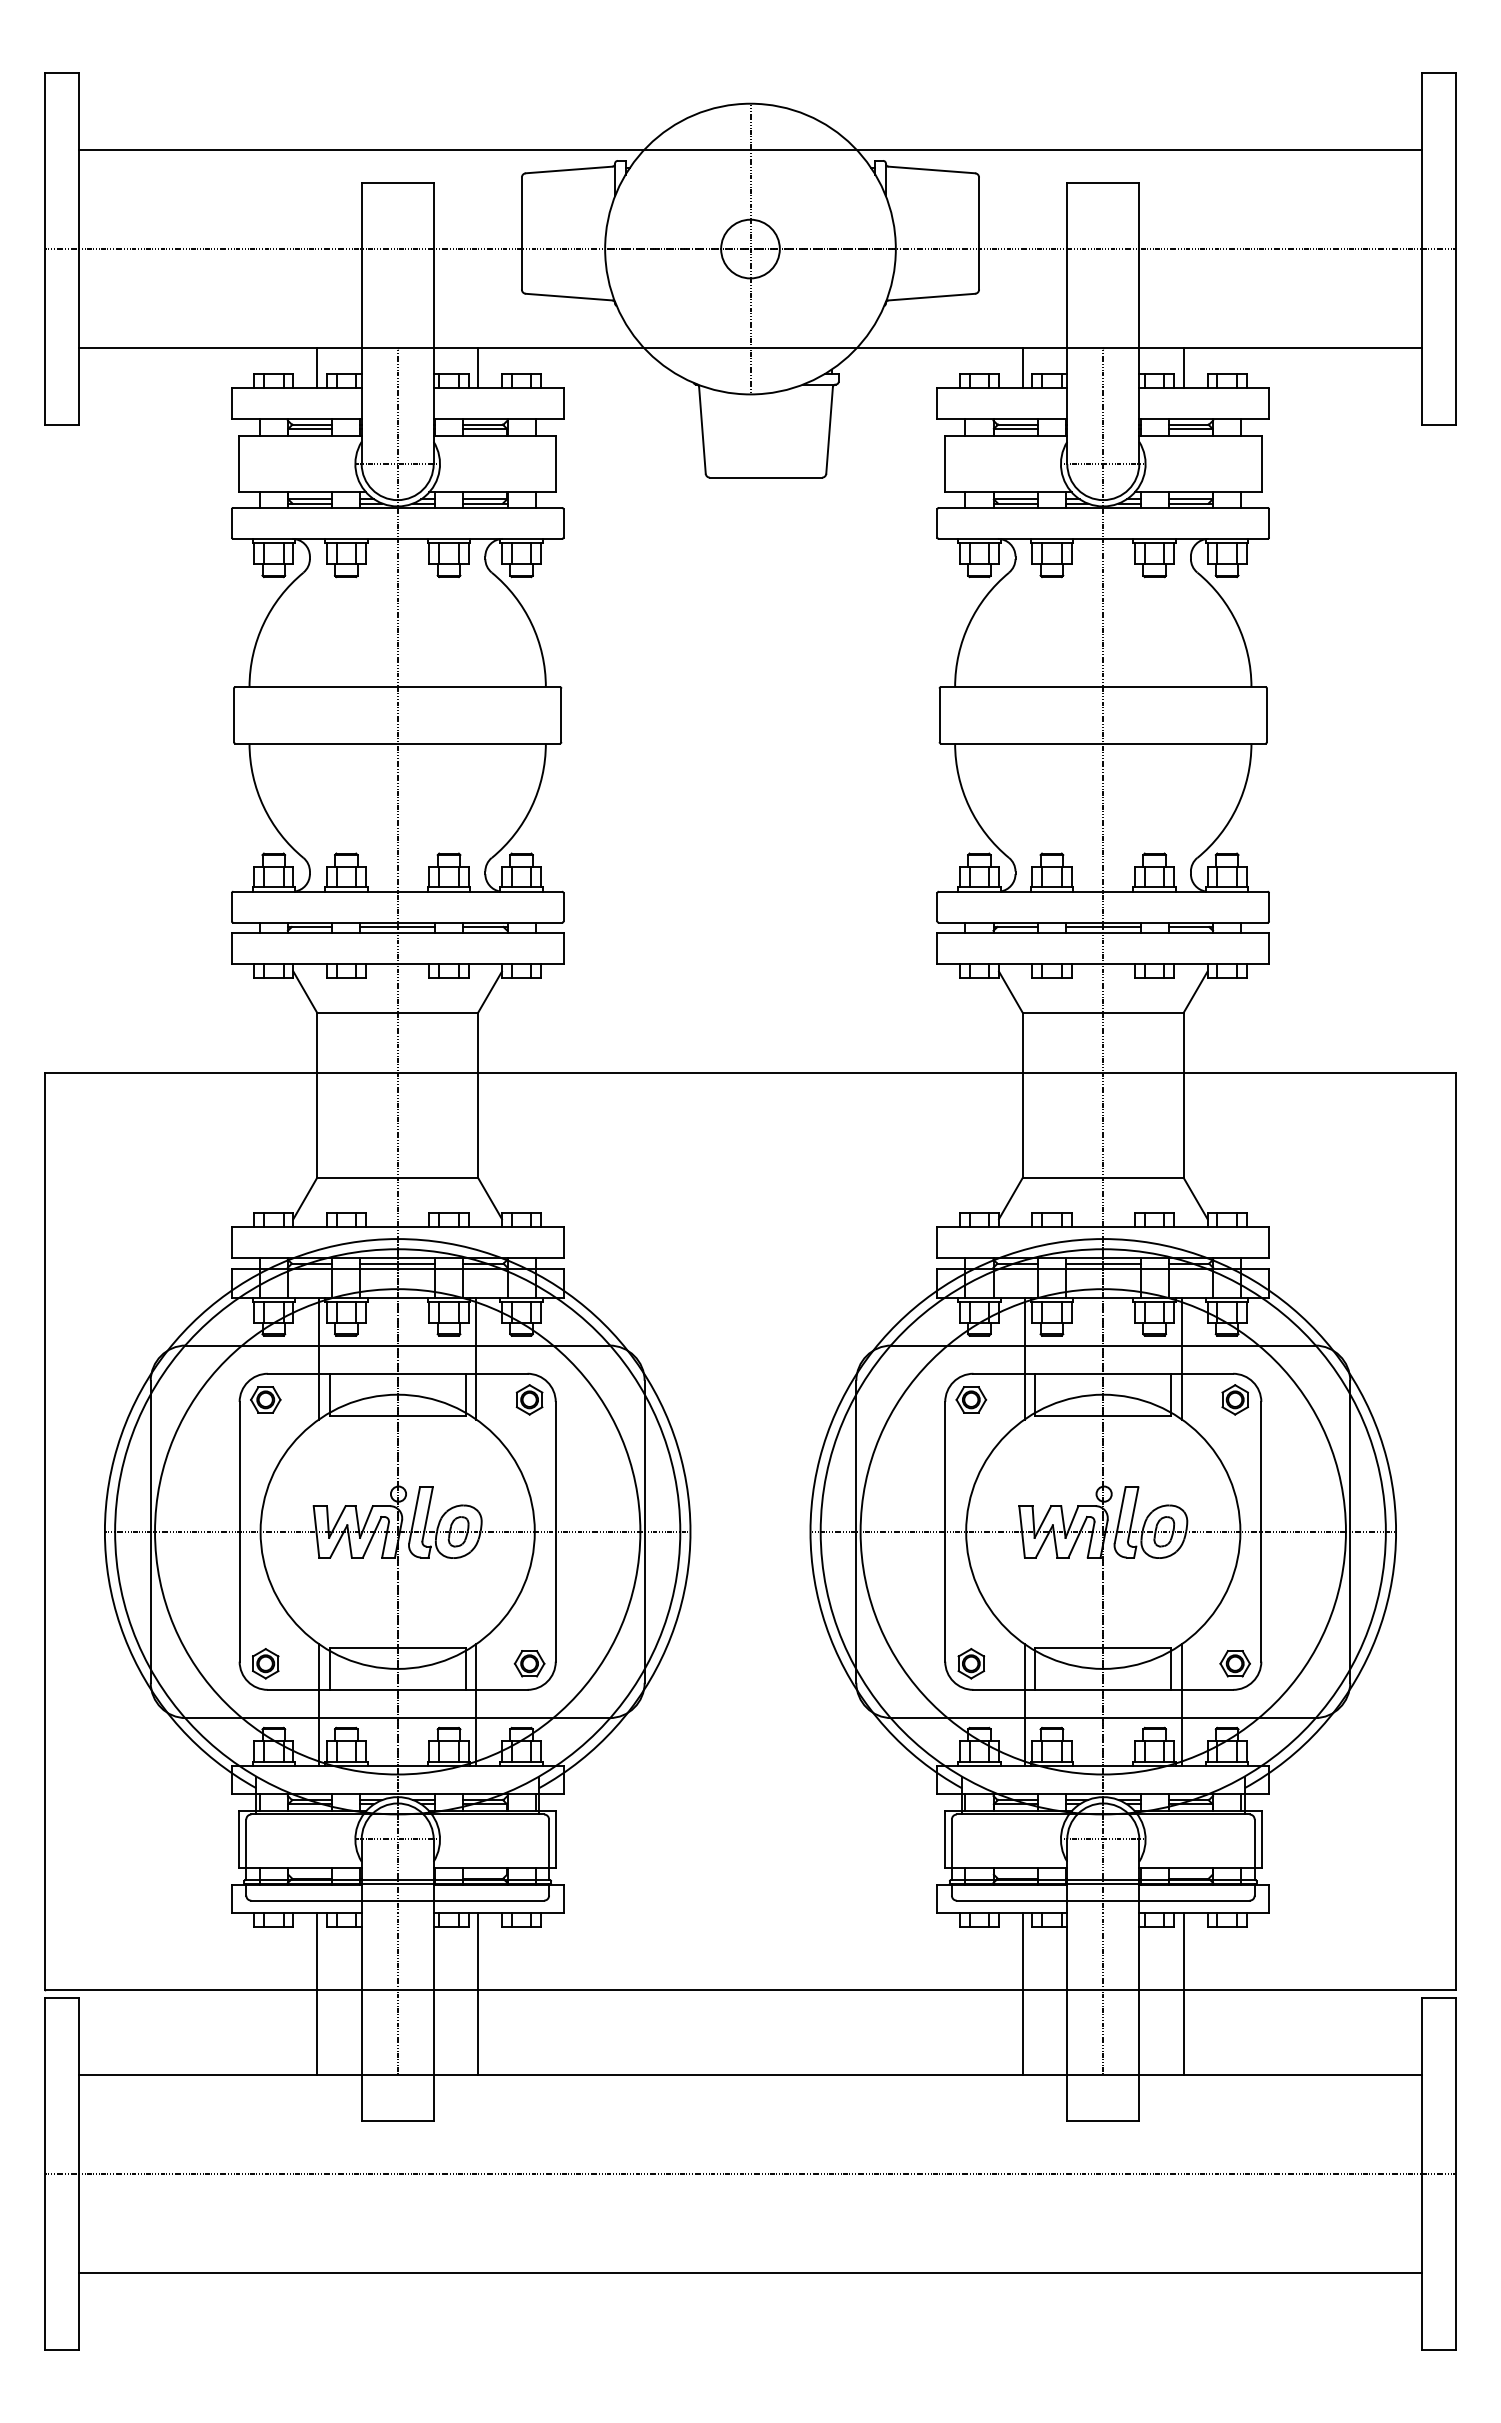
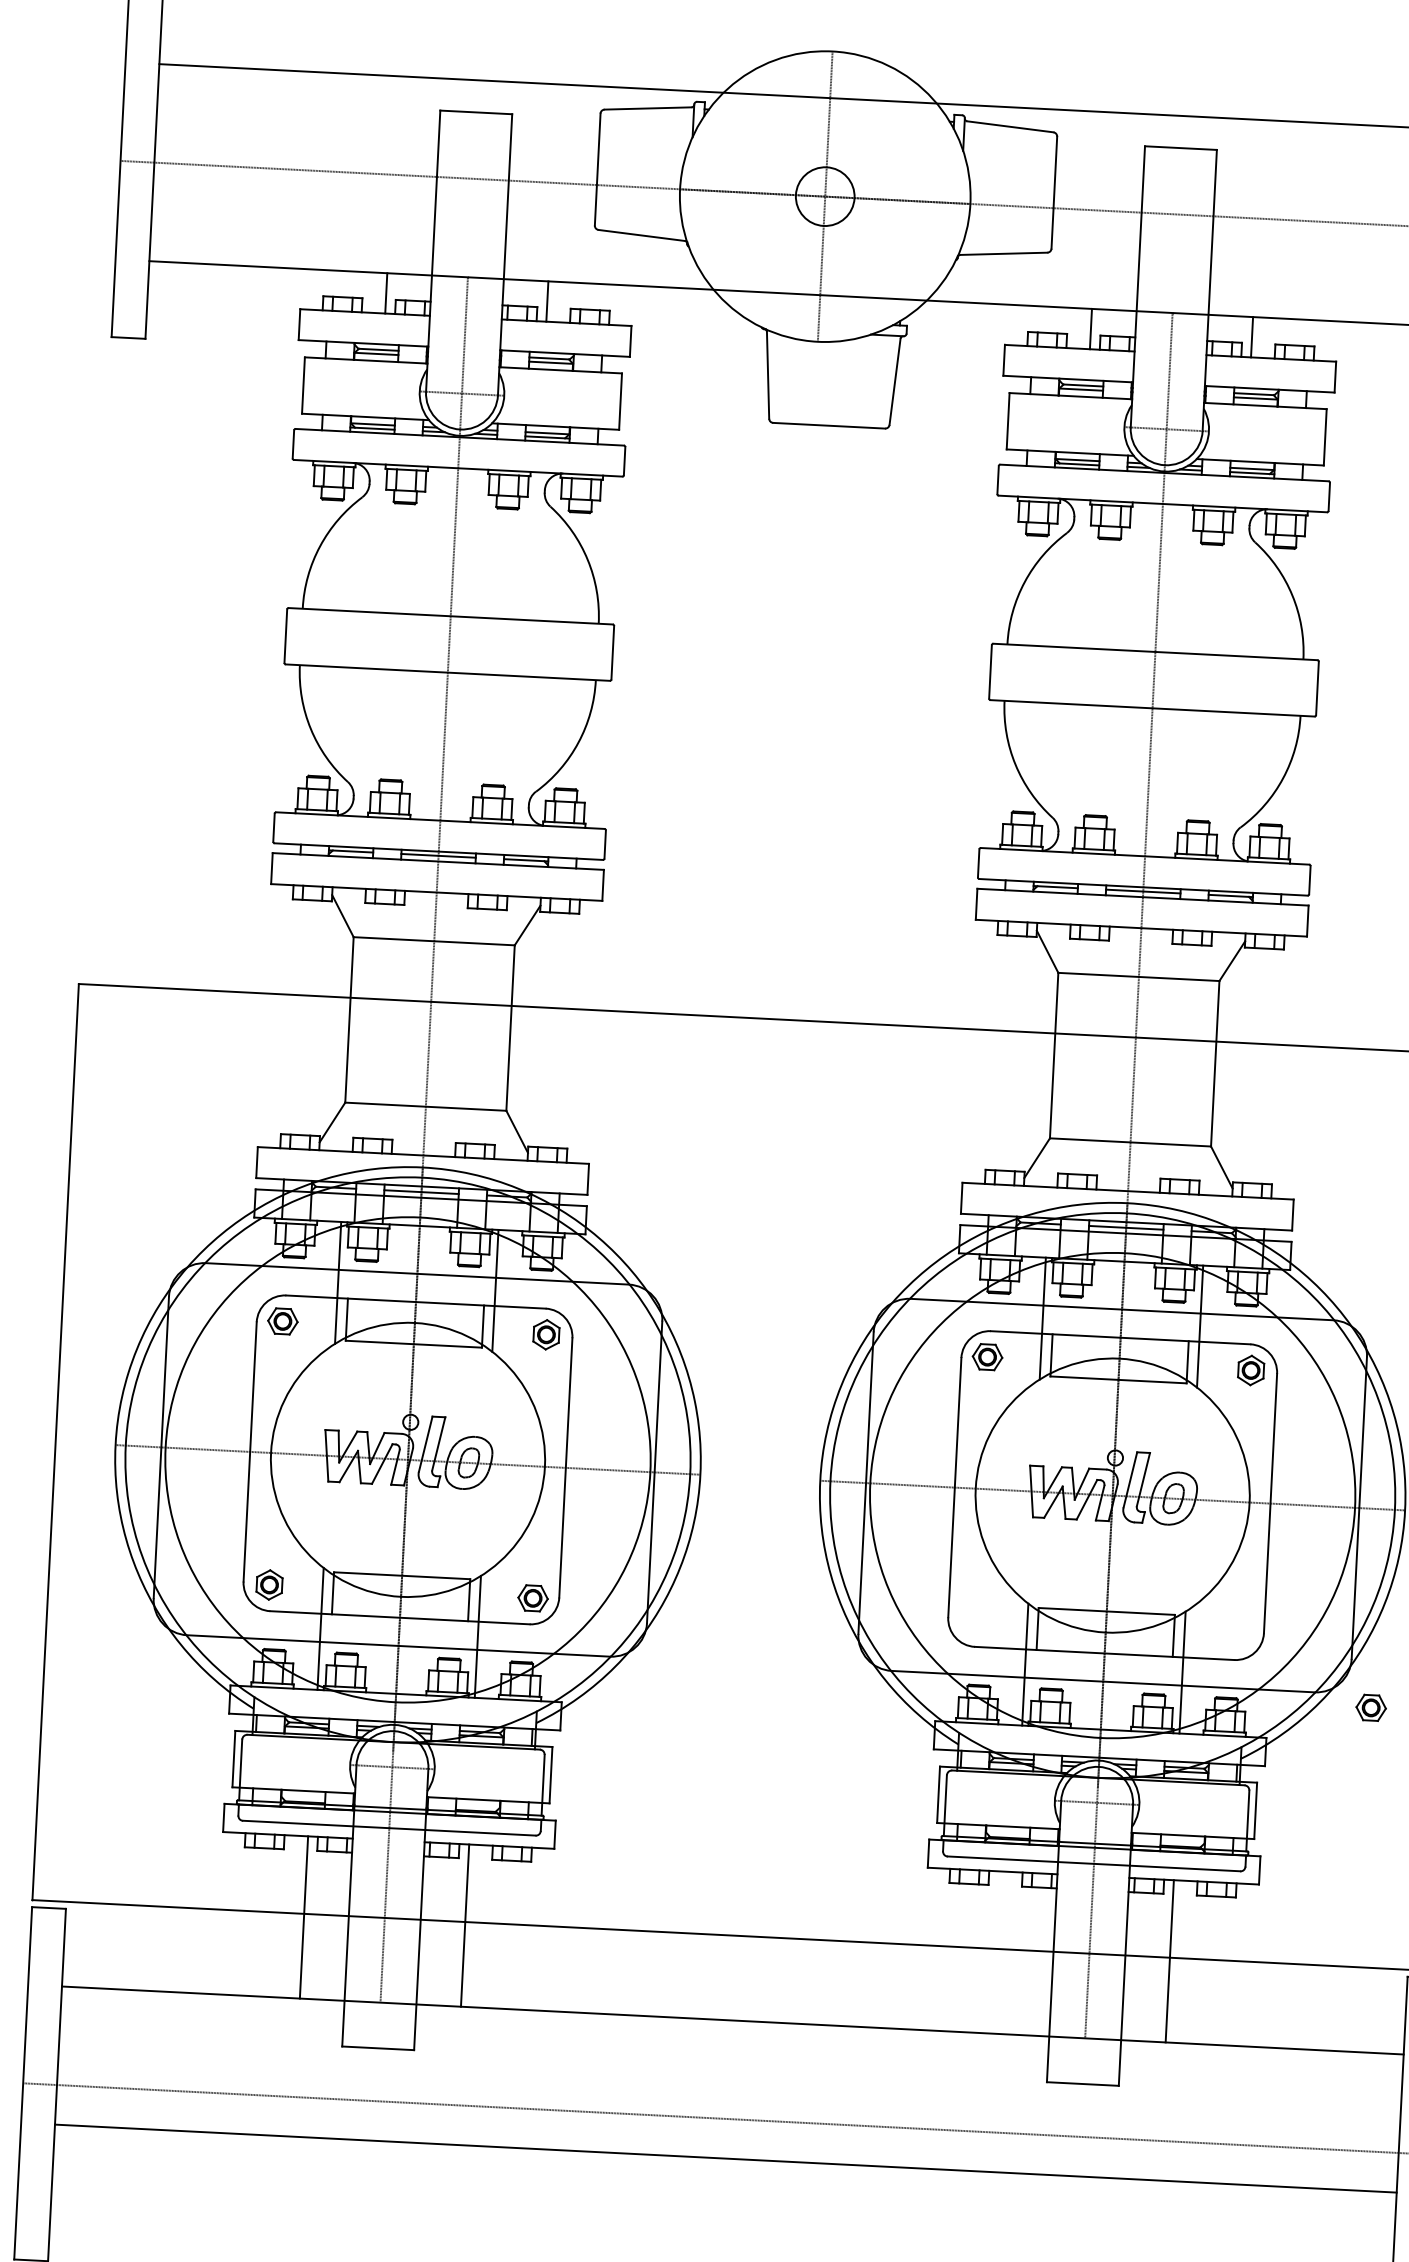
part: (971, 1663) -> (974, 1620), removed
part: (1234, 1663) -> (1370, 1707), moved
line: (1022, 1993) -> (1008, 1952), removed
line: (750, 2272) -> (725, 2158), moved

